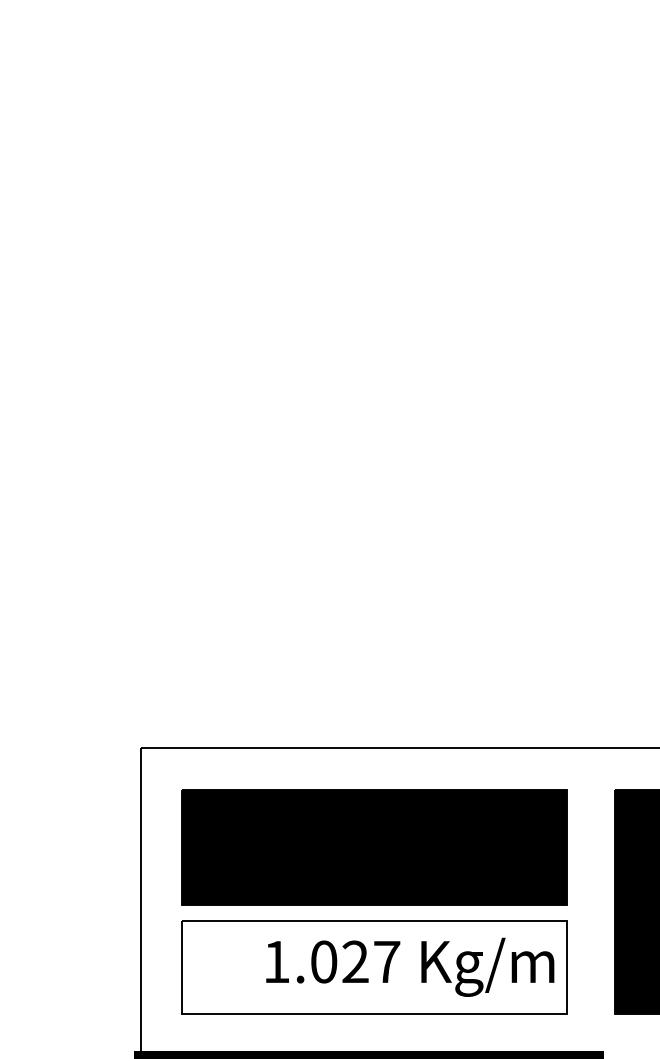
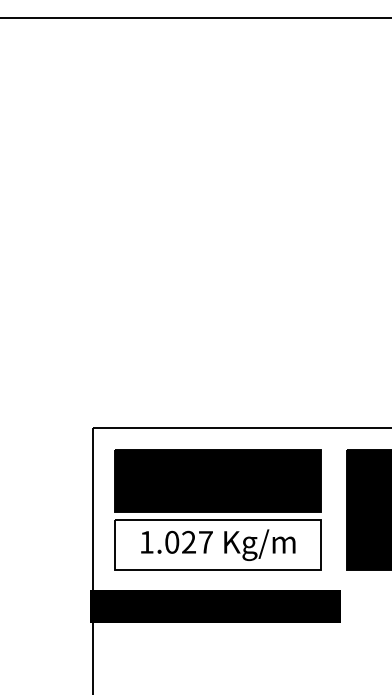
text: (410, 965) -> (218, 544), moved

